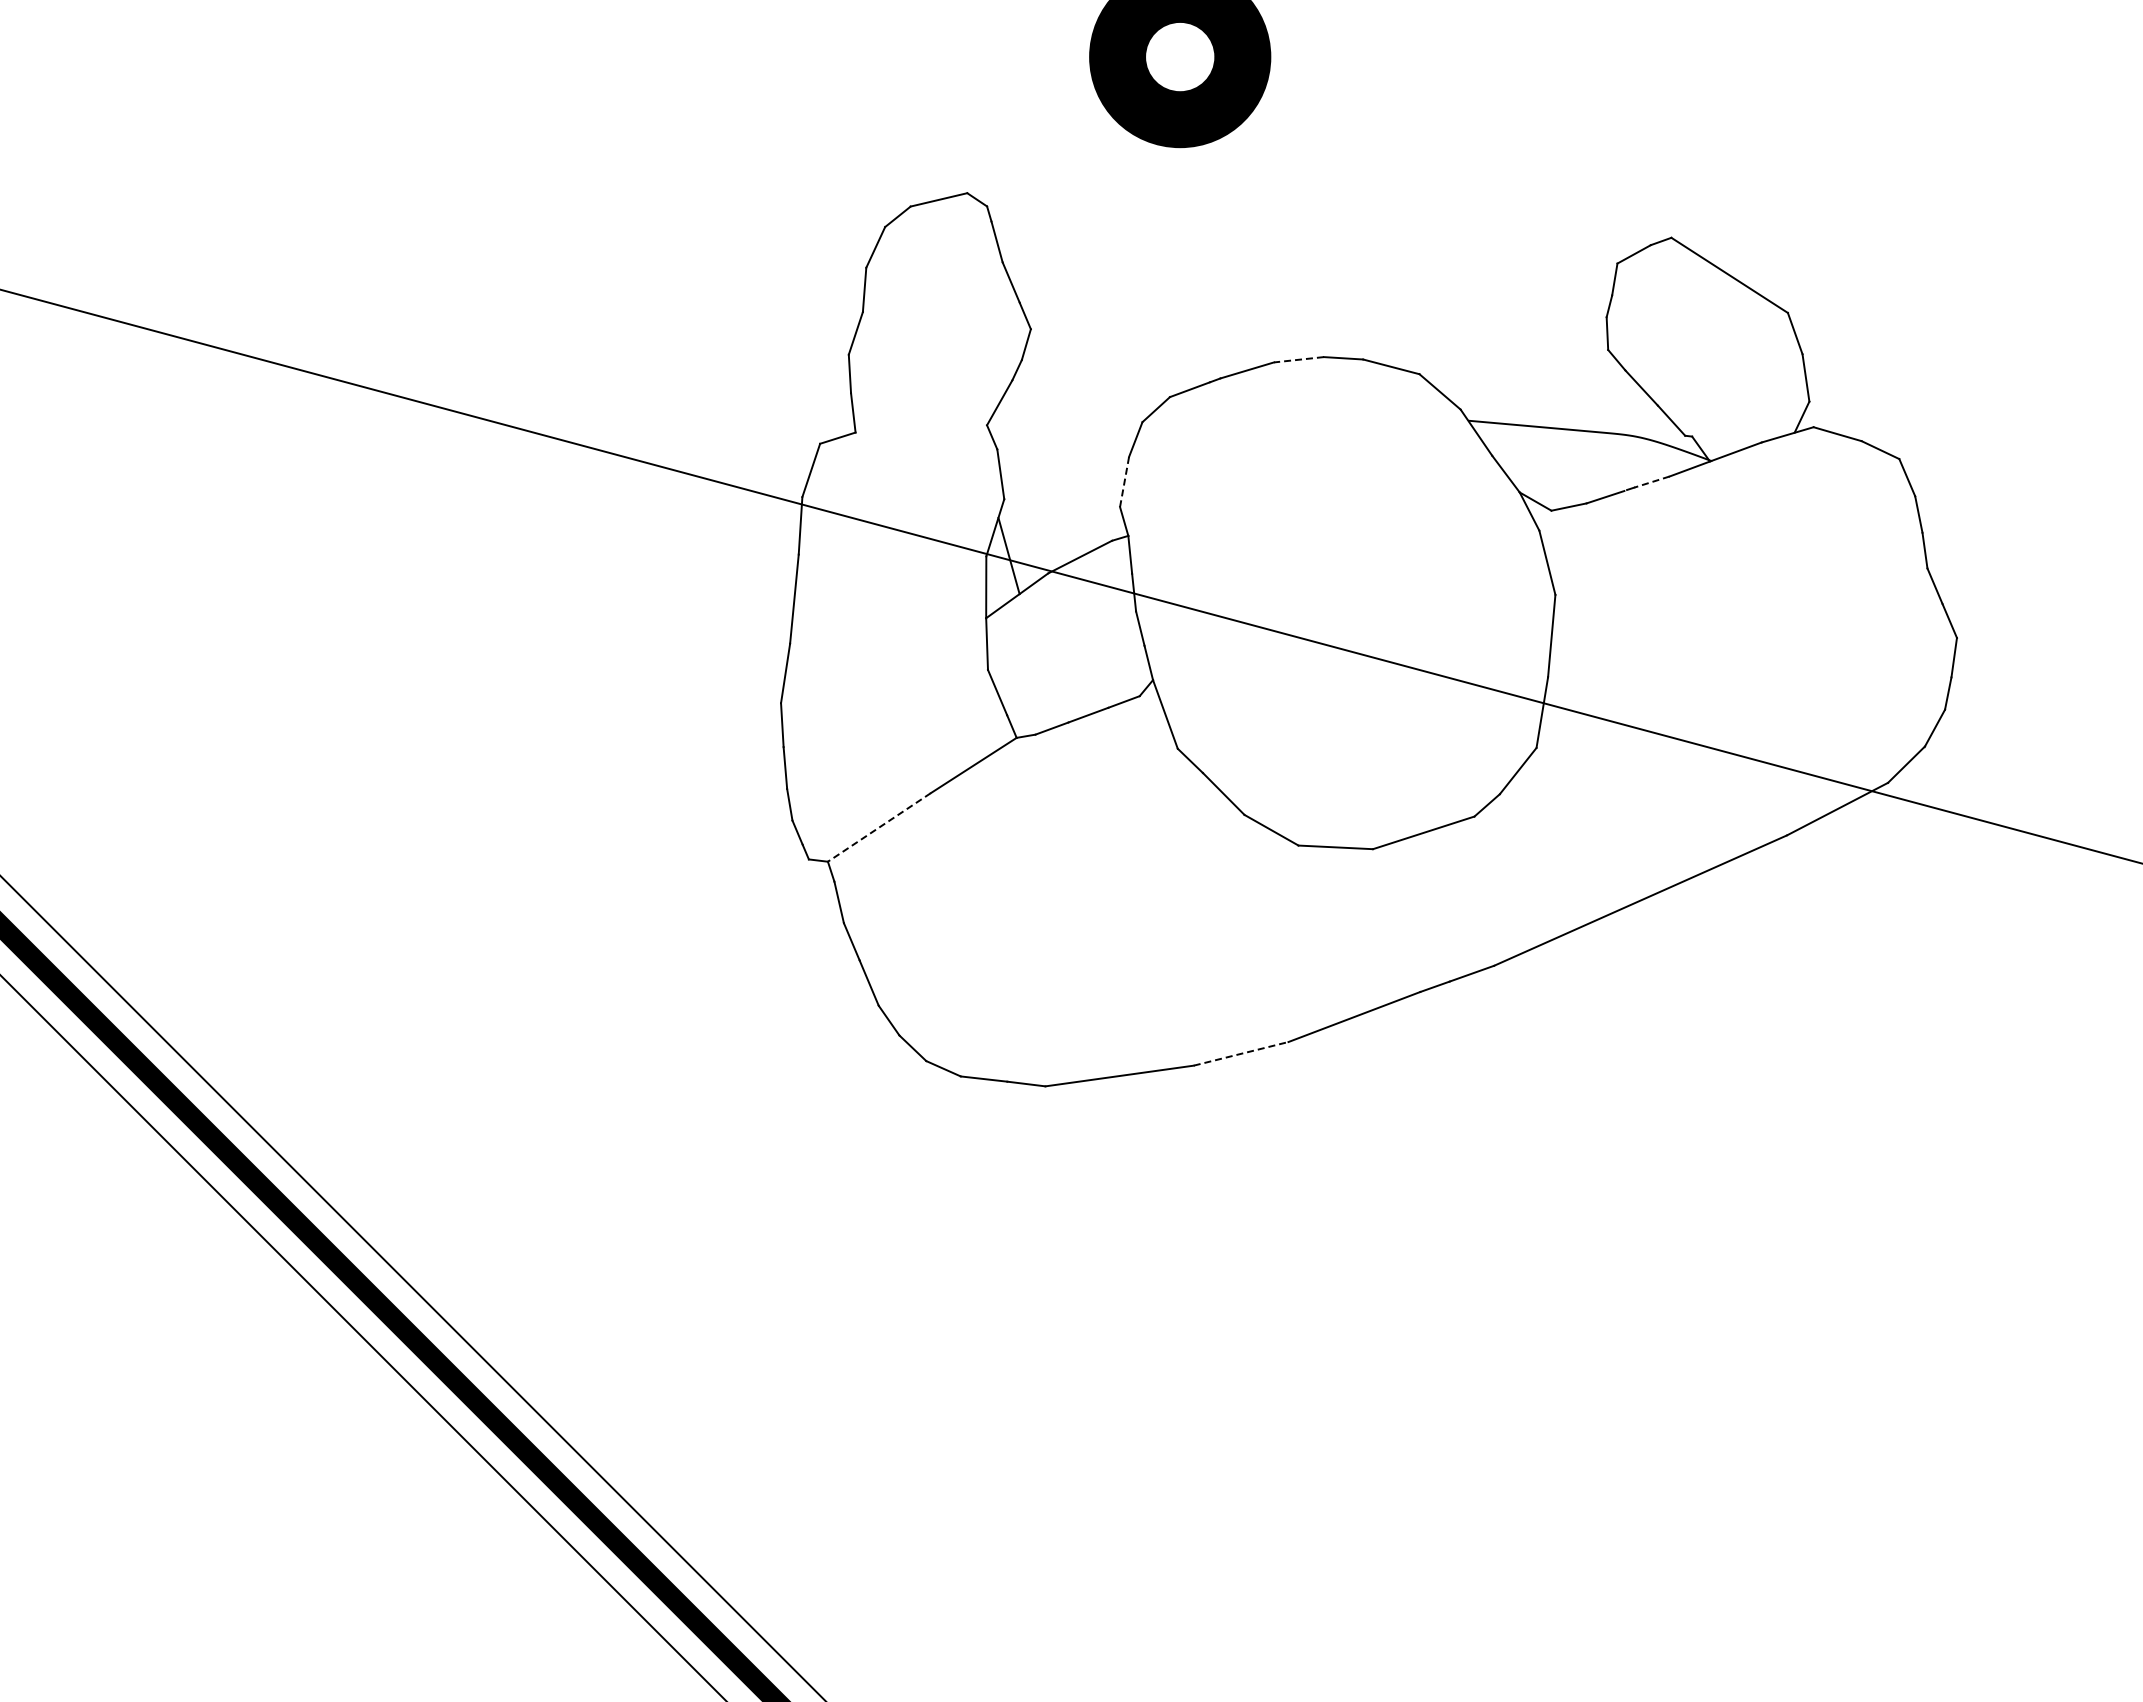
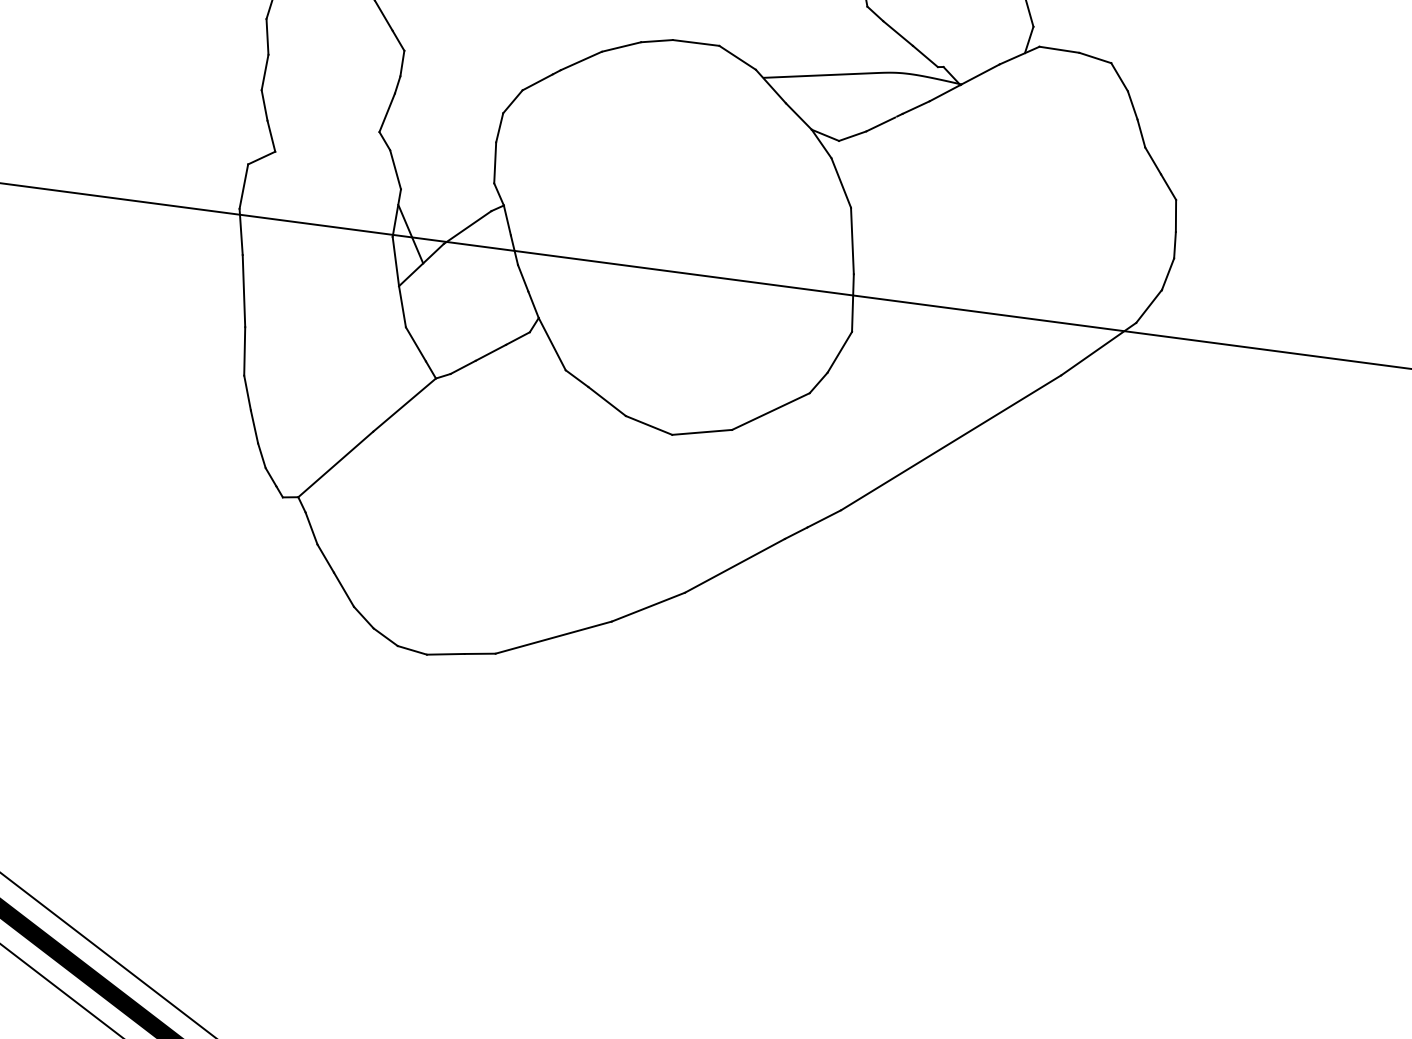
line: (1298, 359) -> (621, 46), dashed -> solid
line: (1124, 482) -> (495, 163), dashed -> solid
line: (1651, 482) -> (915, 107), dashed -> solid
line: (879, 827) -> (335, 464), dashed -> solid
line: (1241, 1053) -> (648, 606), dashed -> solid

